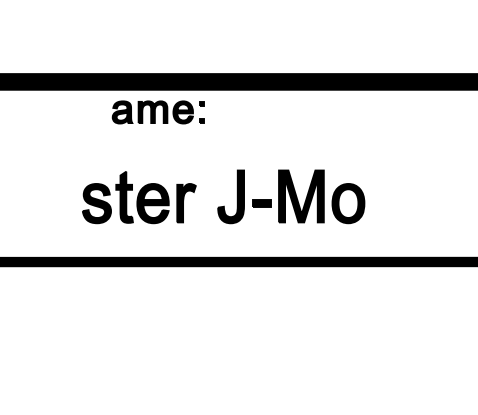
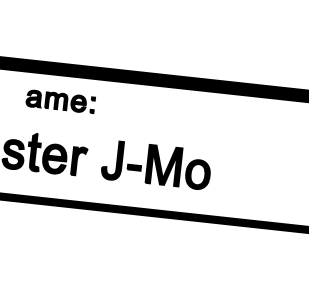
part: (157, 112) -> (59, 101), moved

